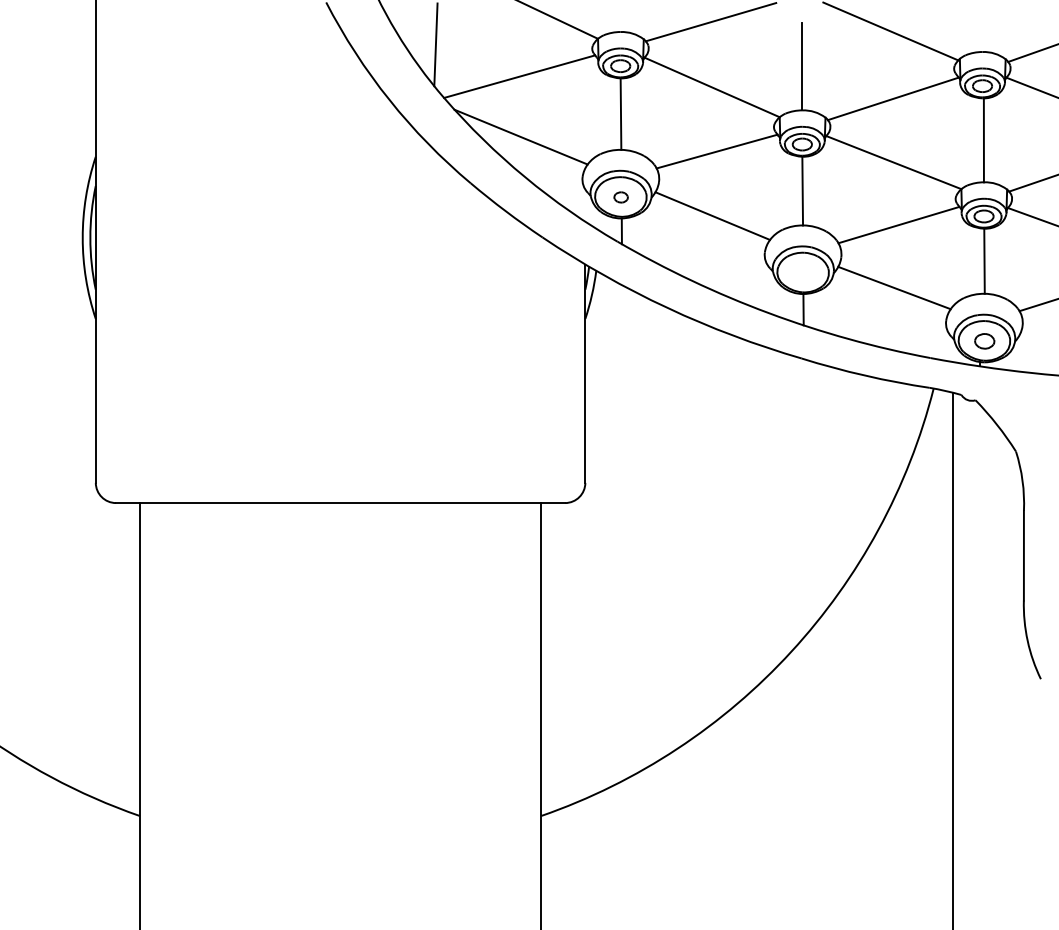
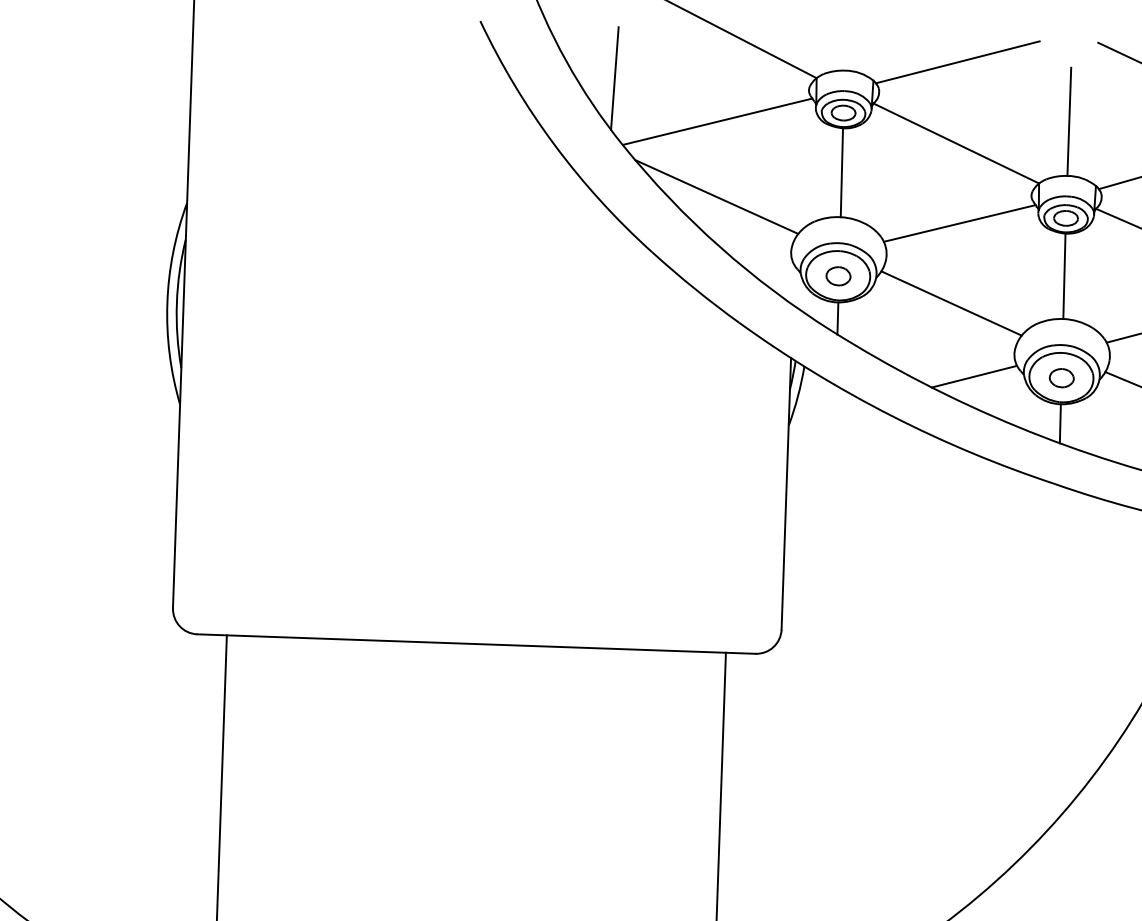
part: (620, 197) -> (837, 276), size x1.43
part: (802, 272) -> (1060, 377), added
line: (733, 274) -> (974, 376), added

